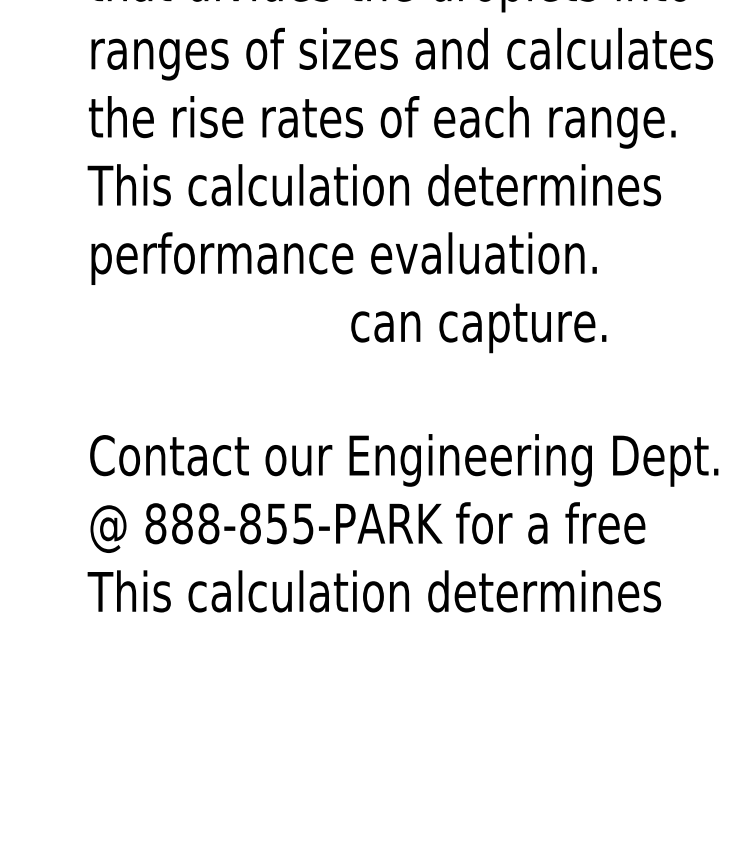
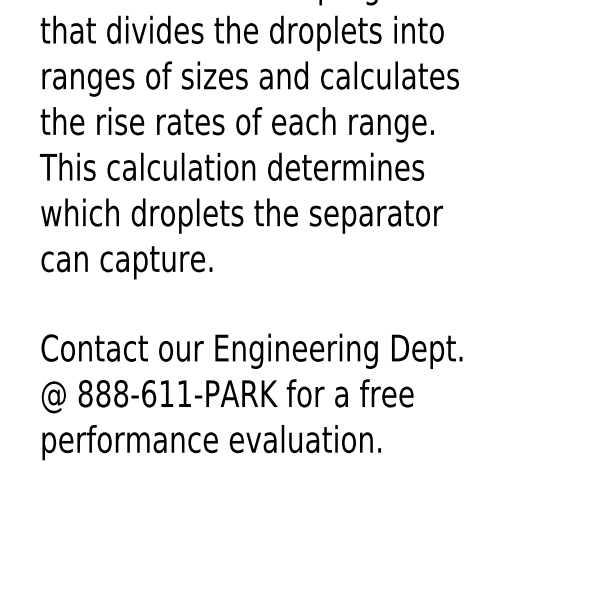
text: (388, 257) -> (241, 215), performance evaluation. -> which droplets the separator
text: (478, 327) -> (126, 262), moved
text: (276, 523) -> (166, 393), 888-855-PARK -> 888-611-PARK
text: (373, 596) -> (231, 442), This calculation determines -> performance evaluation.

